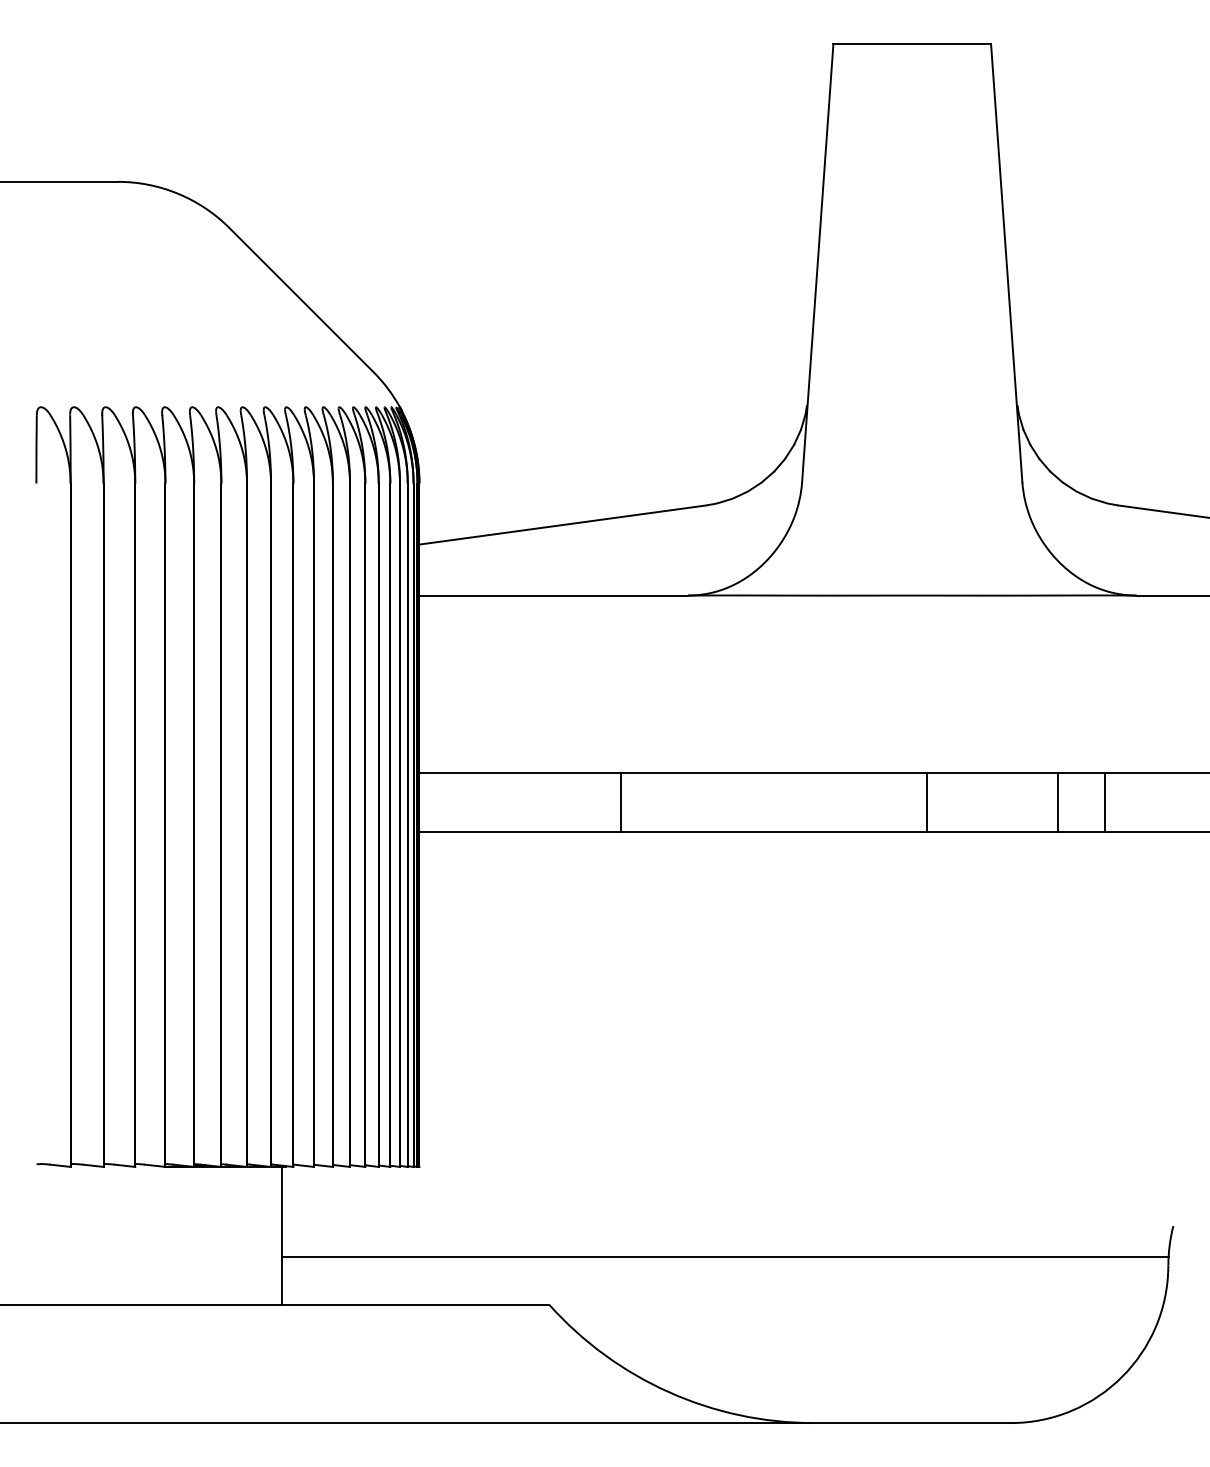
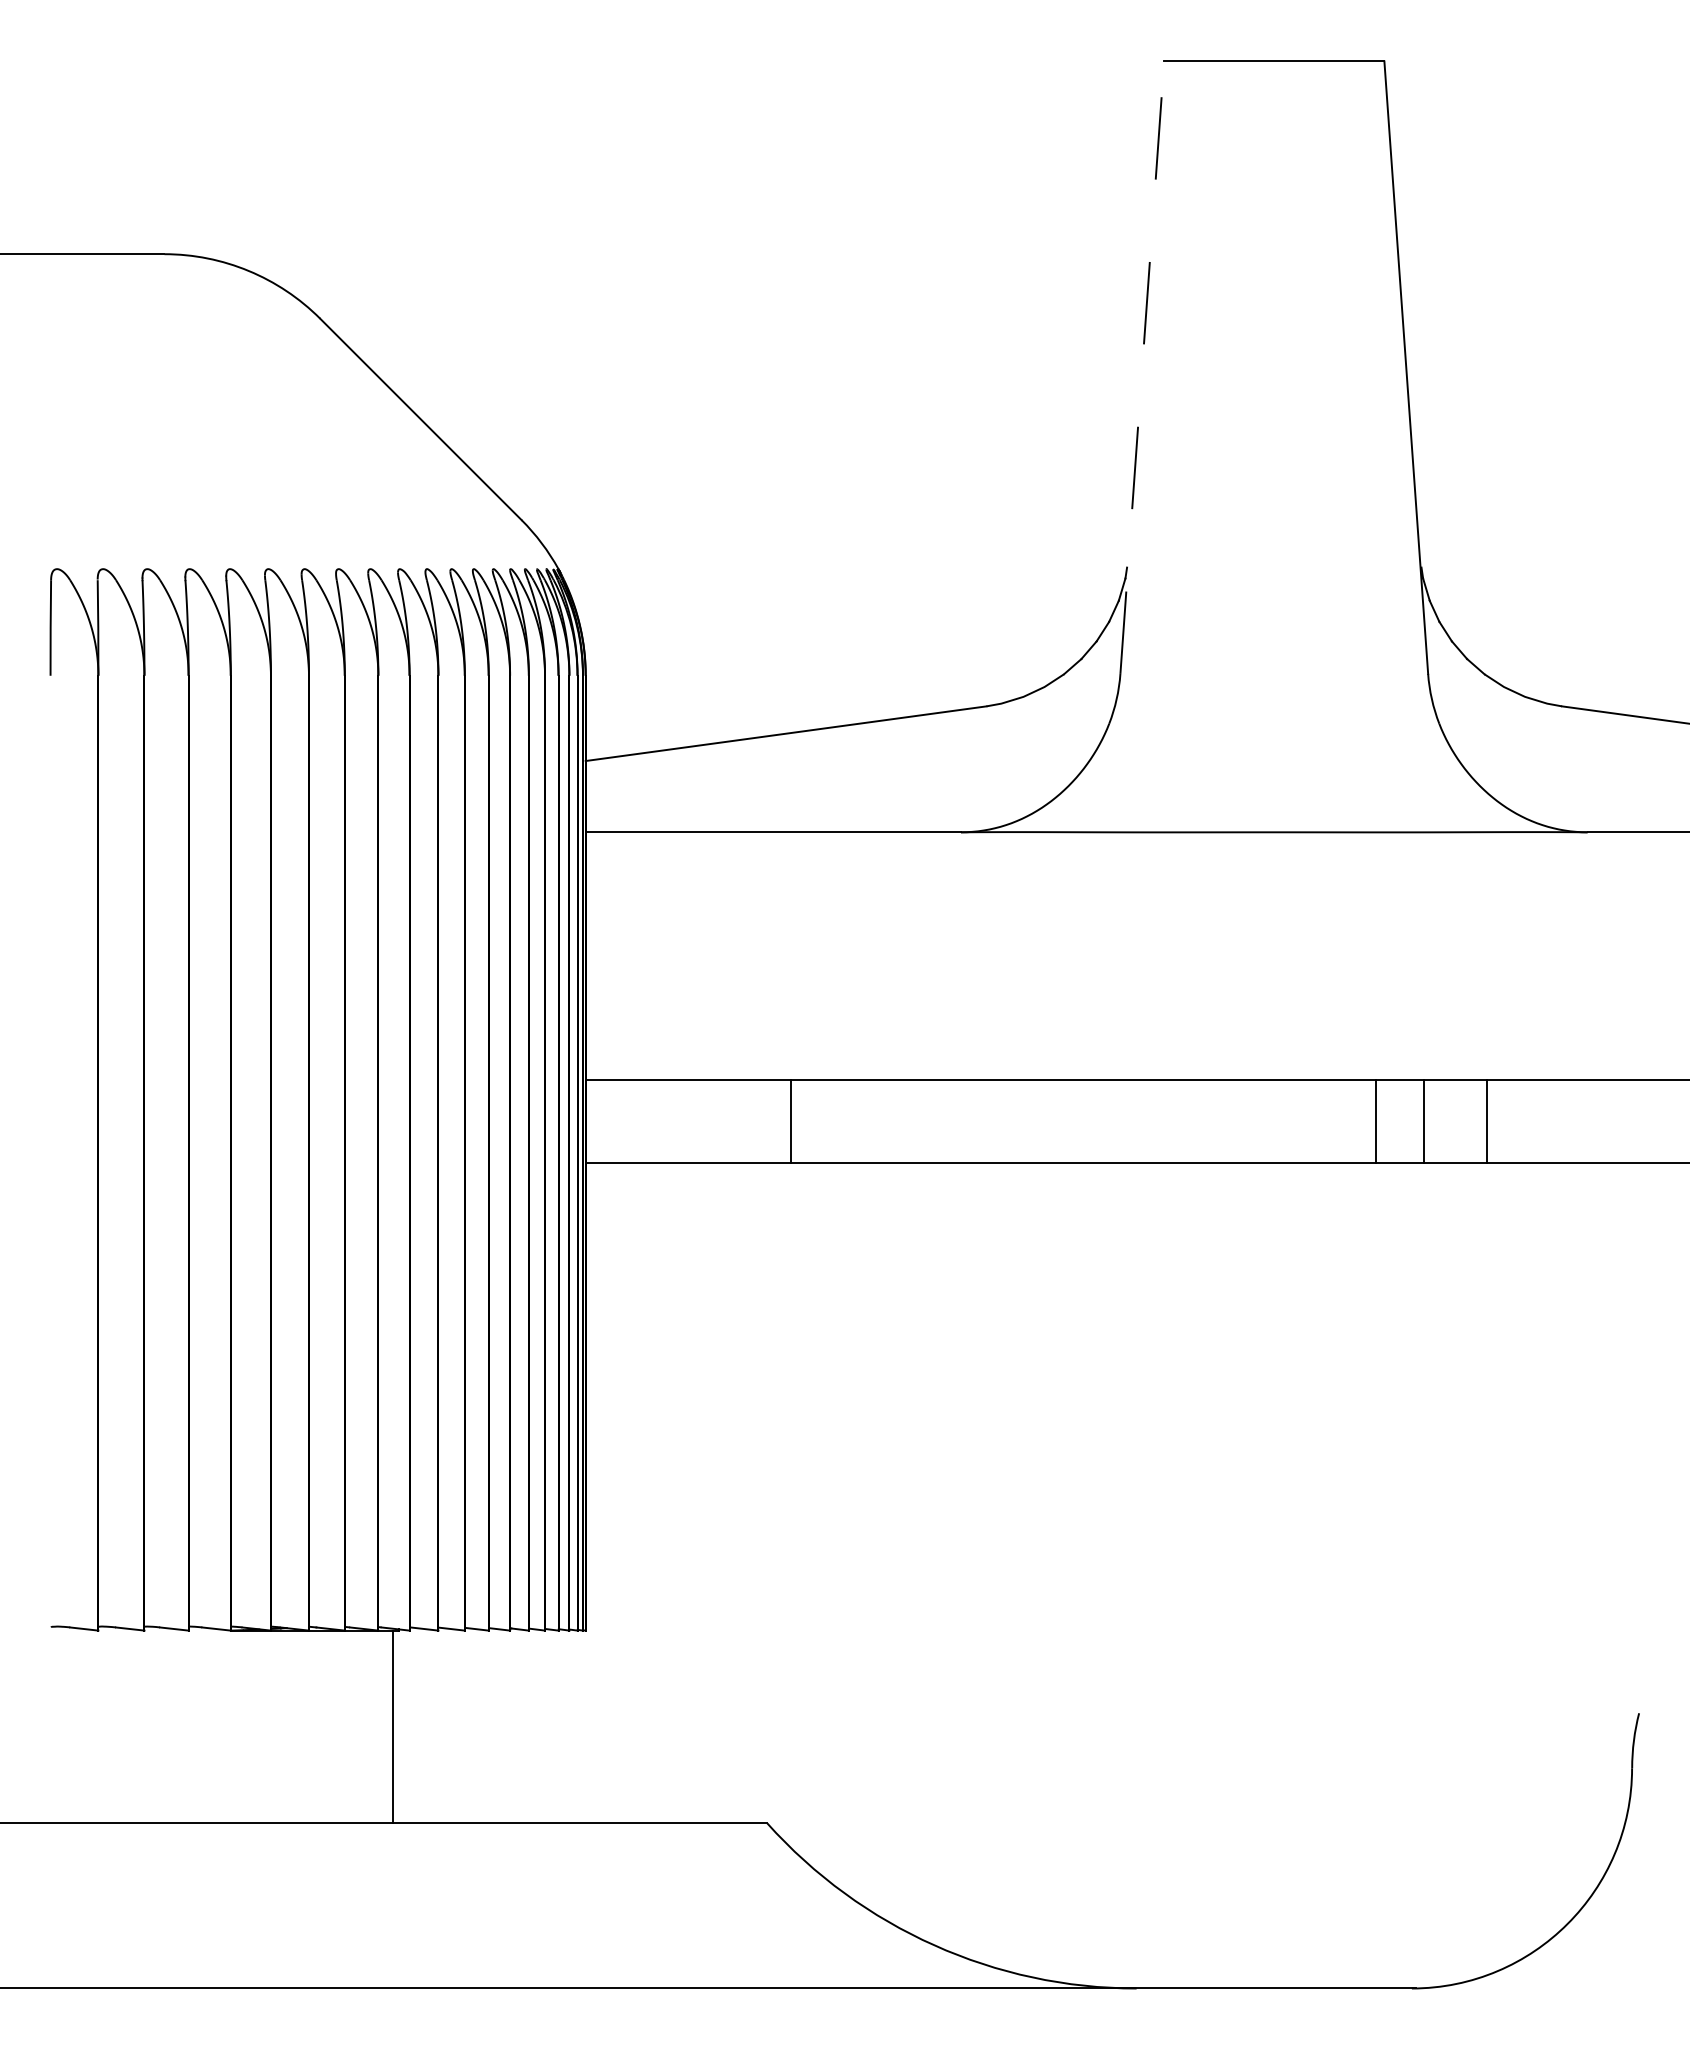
line: (817, 262) -> (1142, 367), solid -> dashed
line: (621, 802) -> (791, 1121), moved
line: (926, 802) -> (1375, 1121), moved
line: (1058, 802) -> (1423, 1121), moved
line: (1104, 802) -> (1487, 1121), moved
line: (724, 1257) -> (1012, 1757), removed

